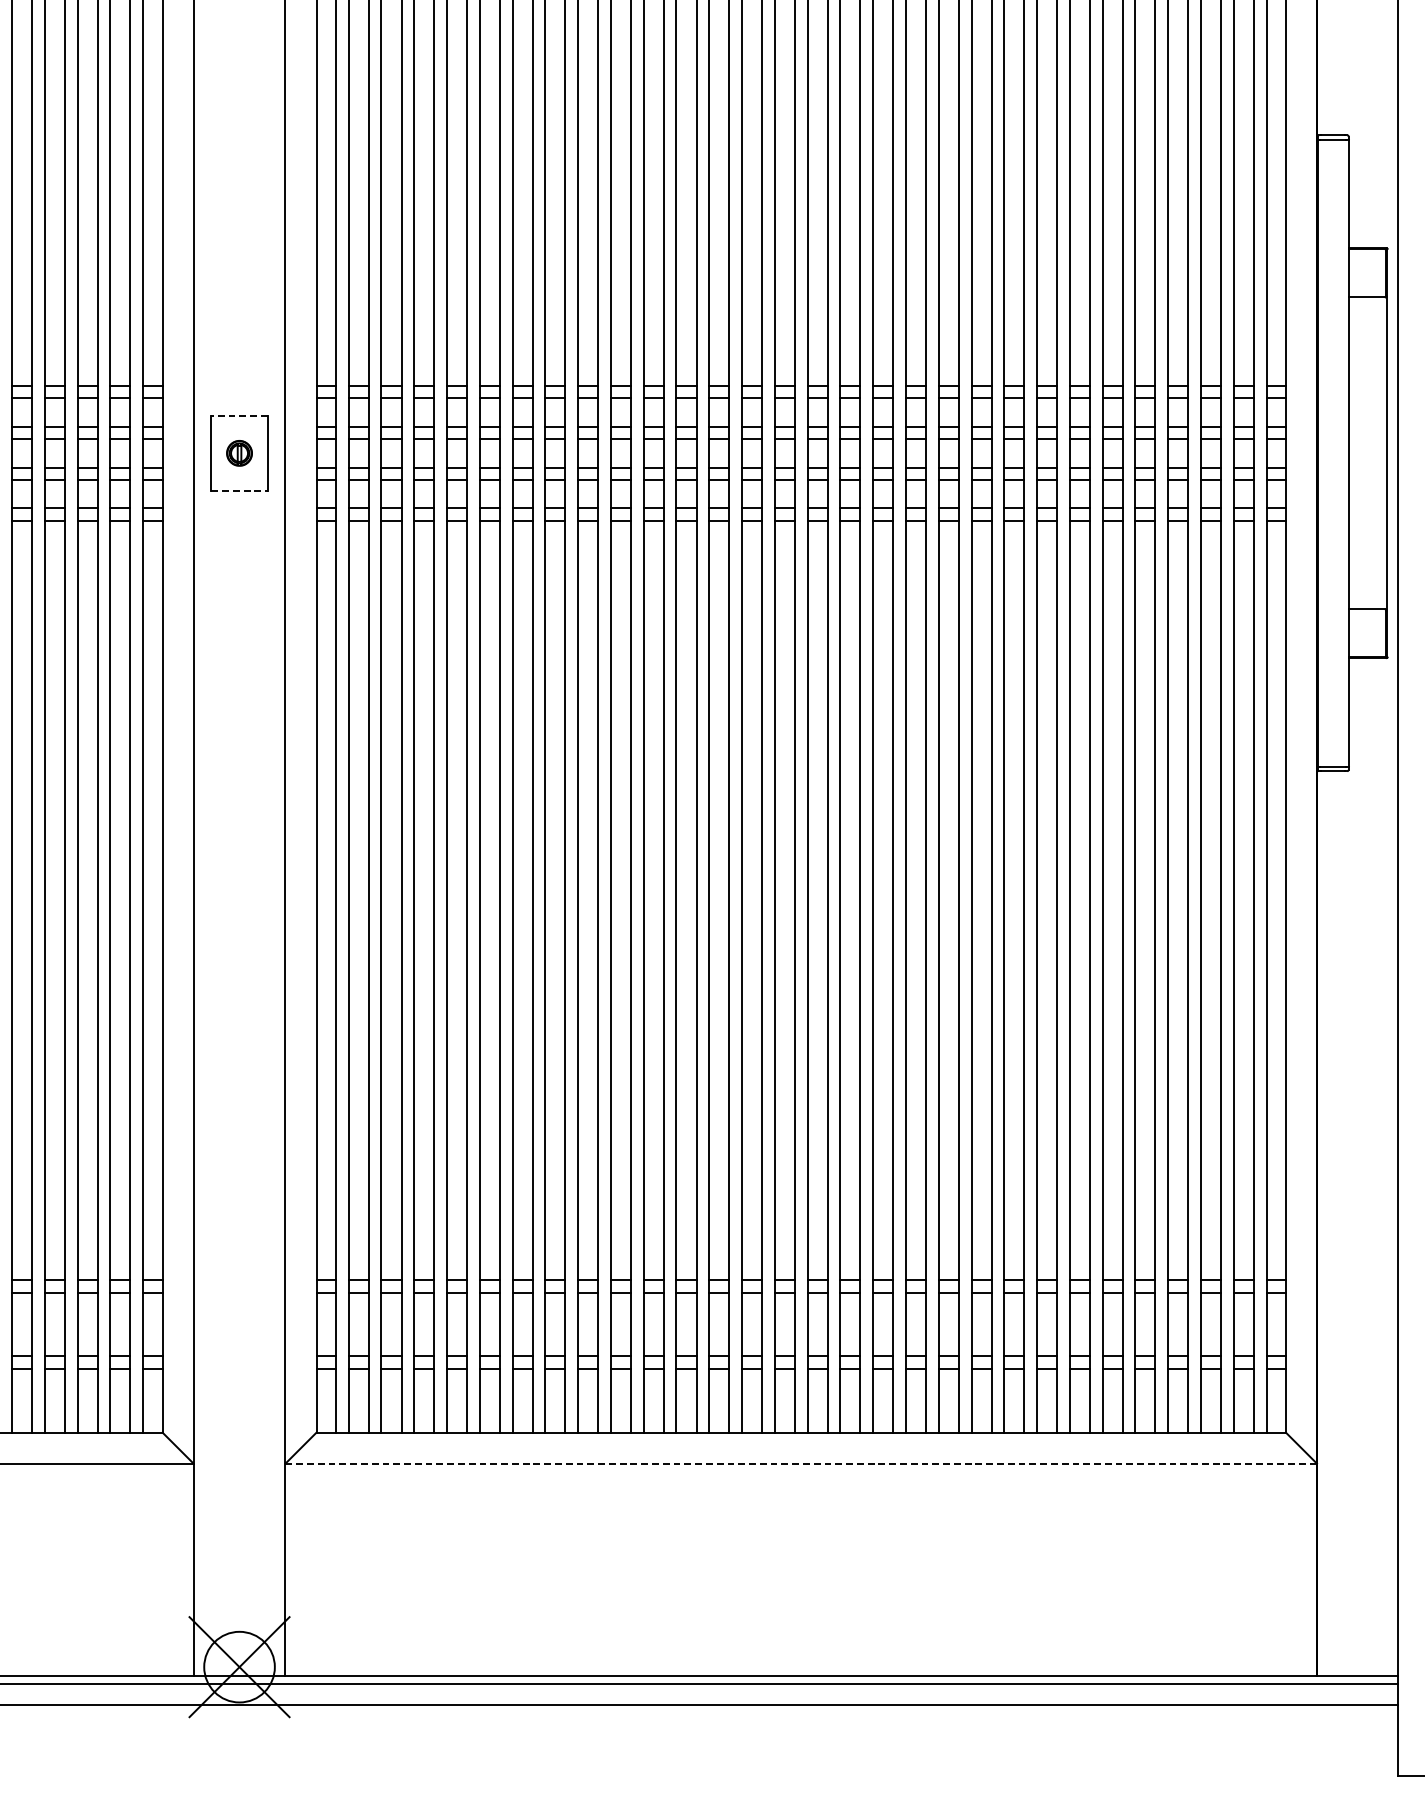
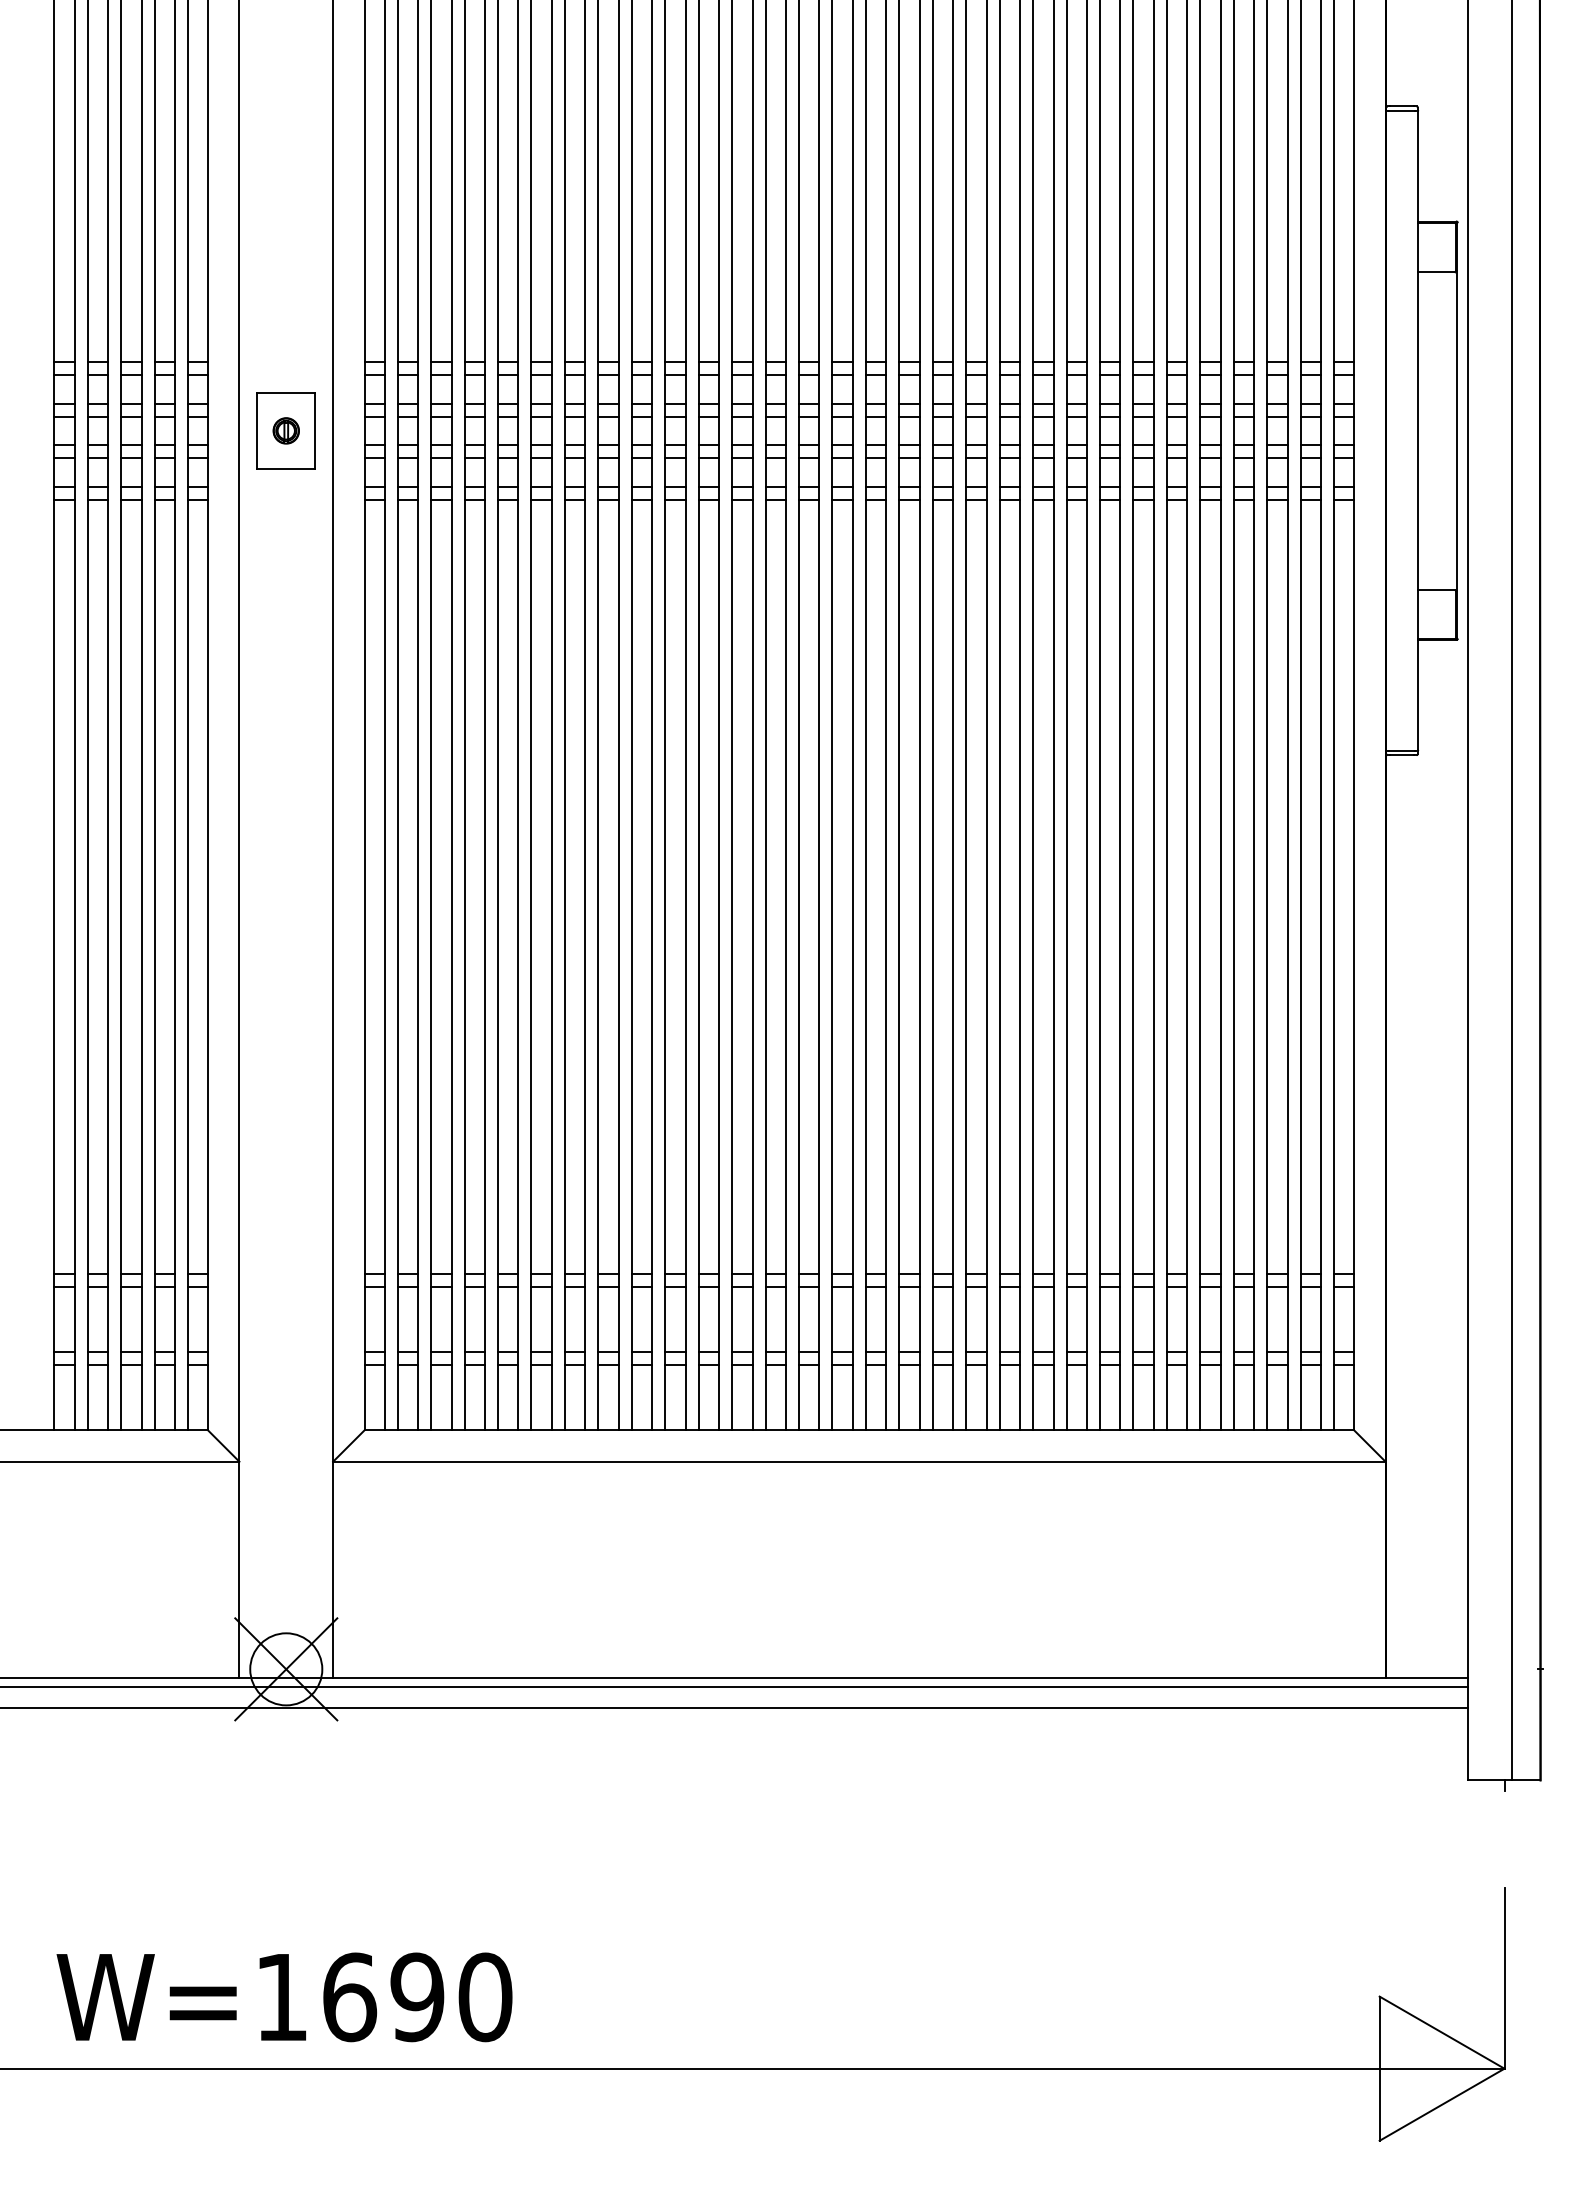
line: (239, 415) -> (286, 392), dashed -> solid
line: (239, 491) -> (286, 469), dashed -> solid
line: (801, 1463) -> (859, 1461), dashed -> solid

